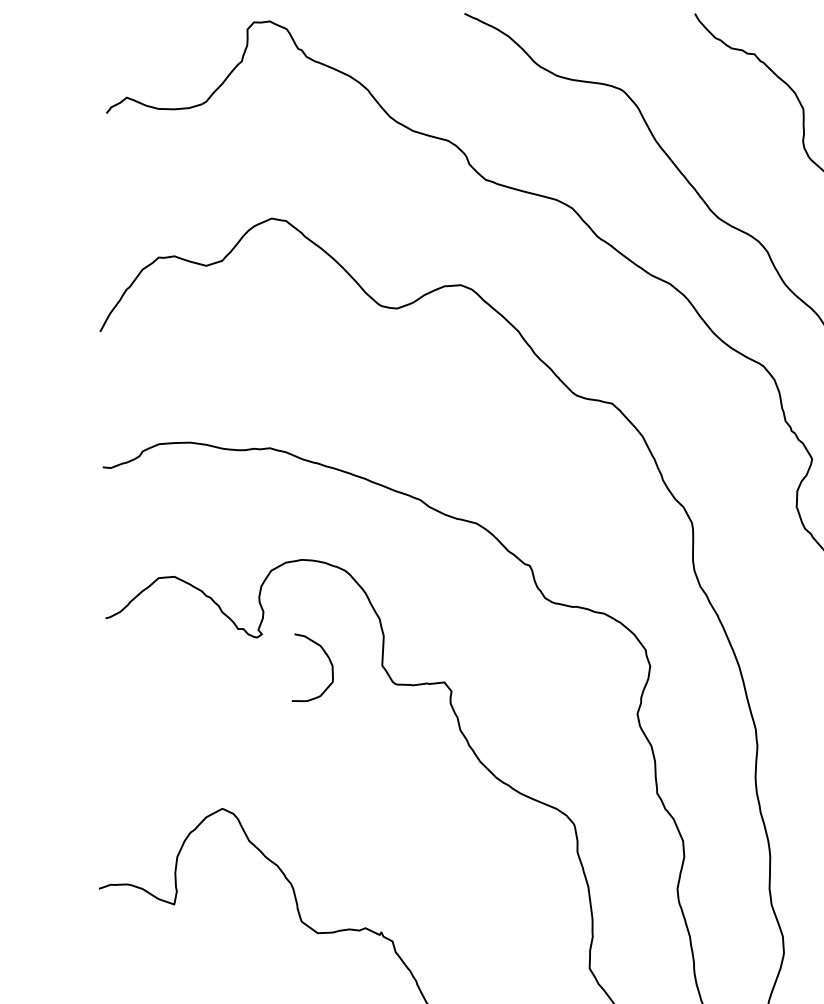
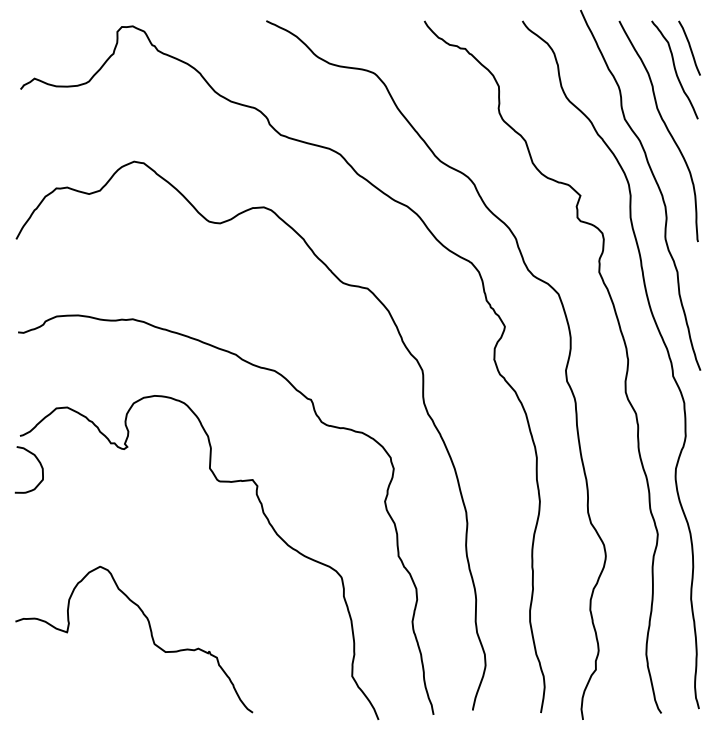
curve: (327, 659) -> (39, 464), moved

